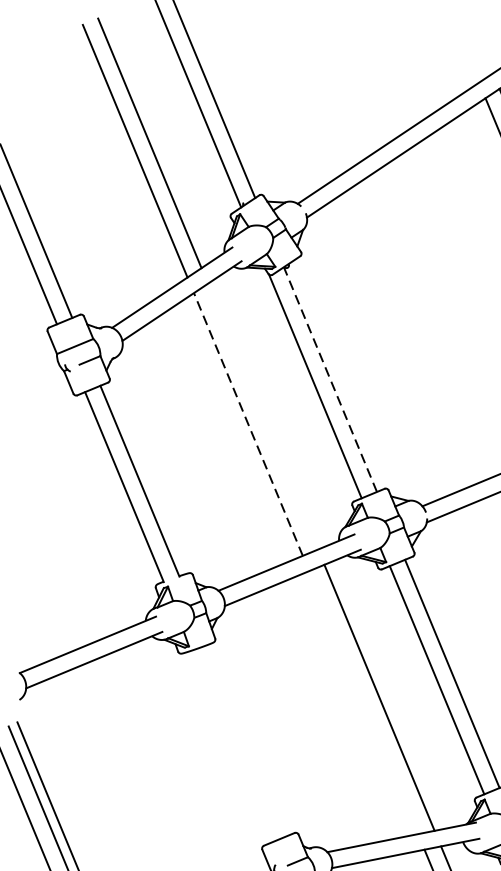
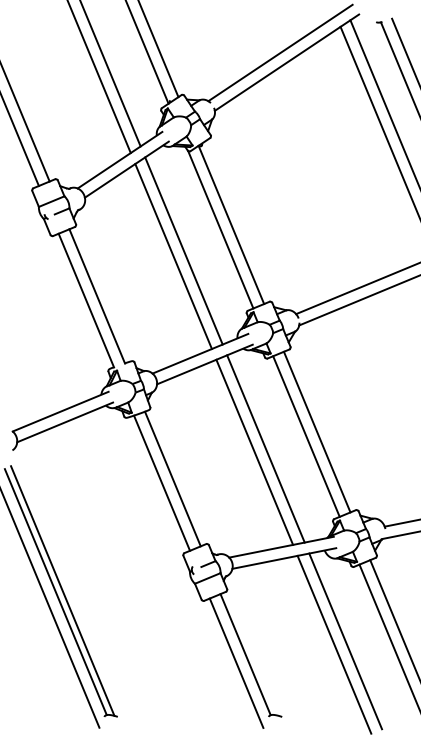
line: (330, 379) -> (231, 224), dashed -> solid
line: (262, 415) -> (183, 250), added
line: (248, 424) -> (173, 256), dashed -> solid
line: (363, 701) -> (254, 451), added
line: (246, 739) -> (172, 478), added
line: (232, 745) -> (162, 482), added

